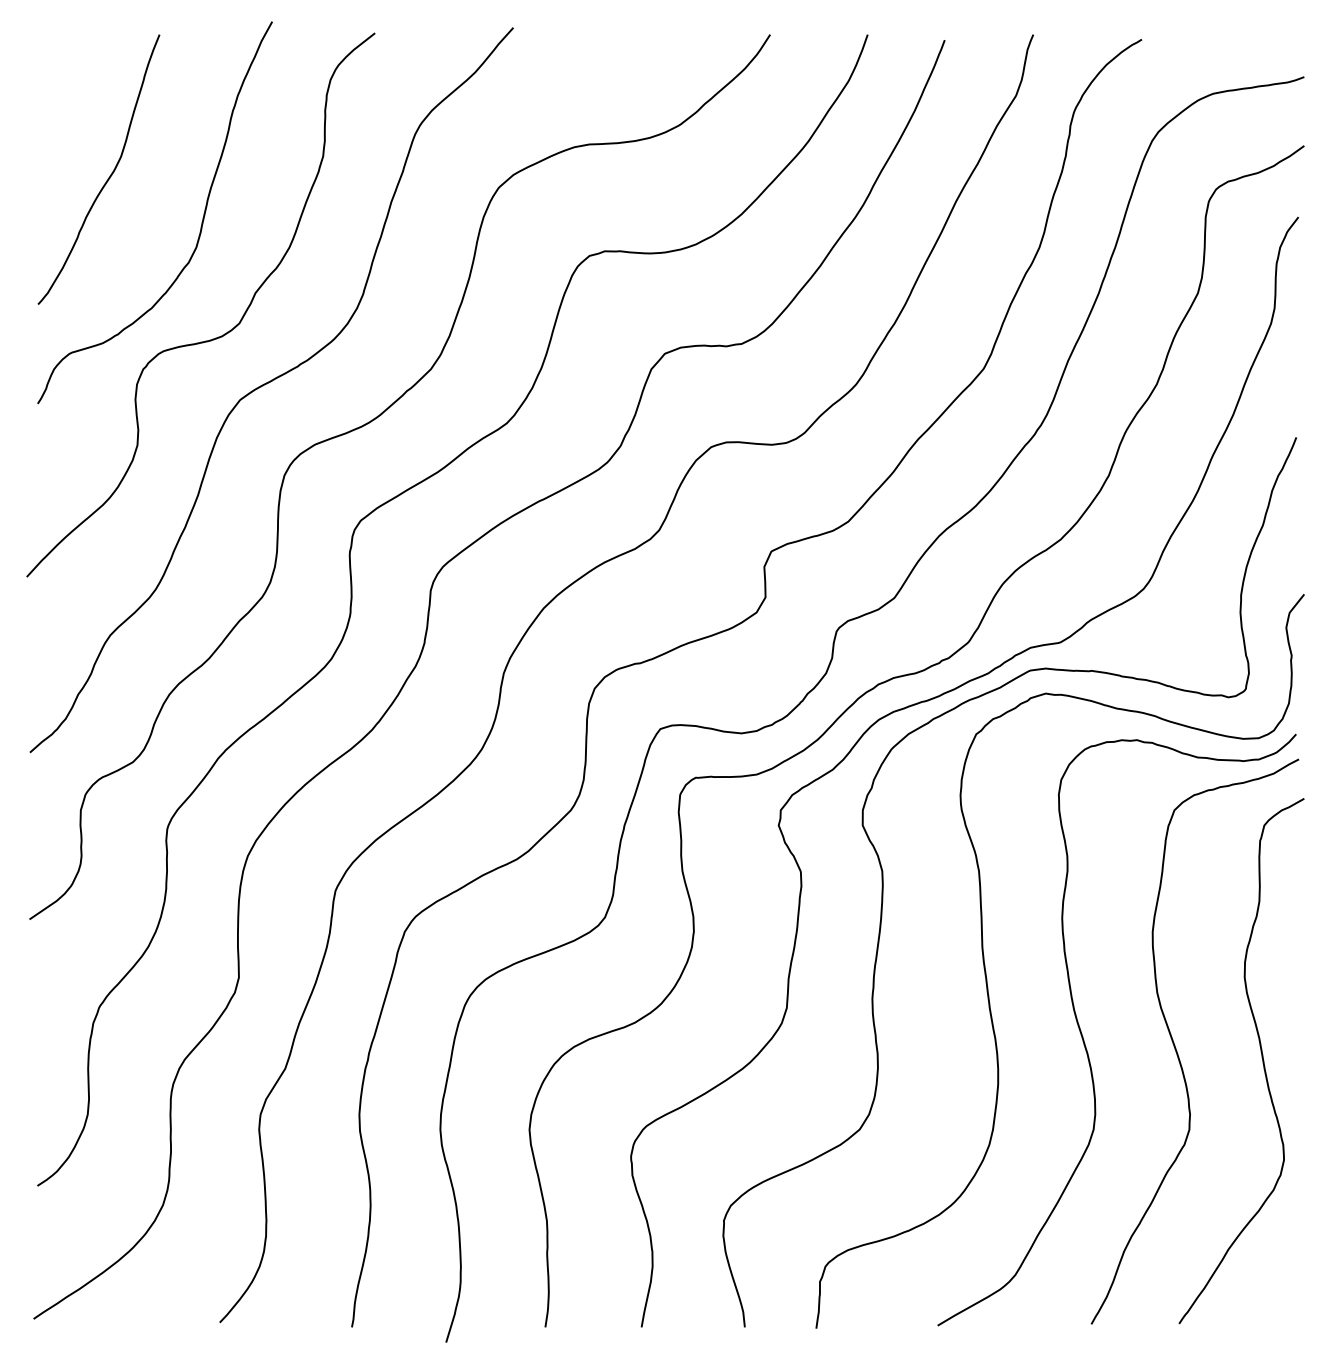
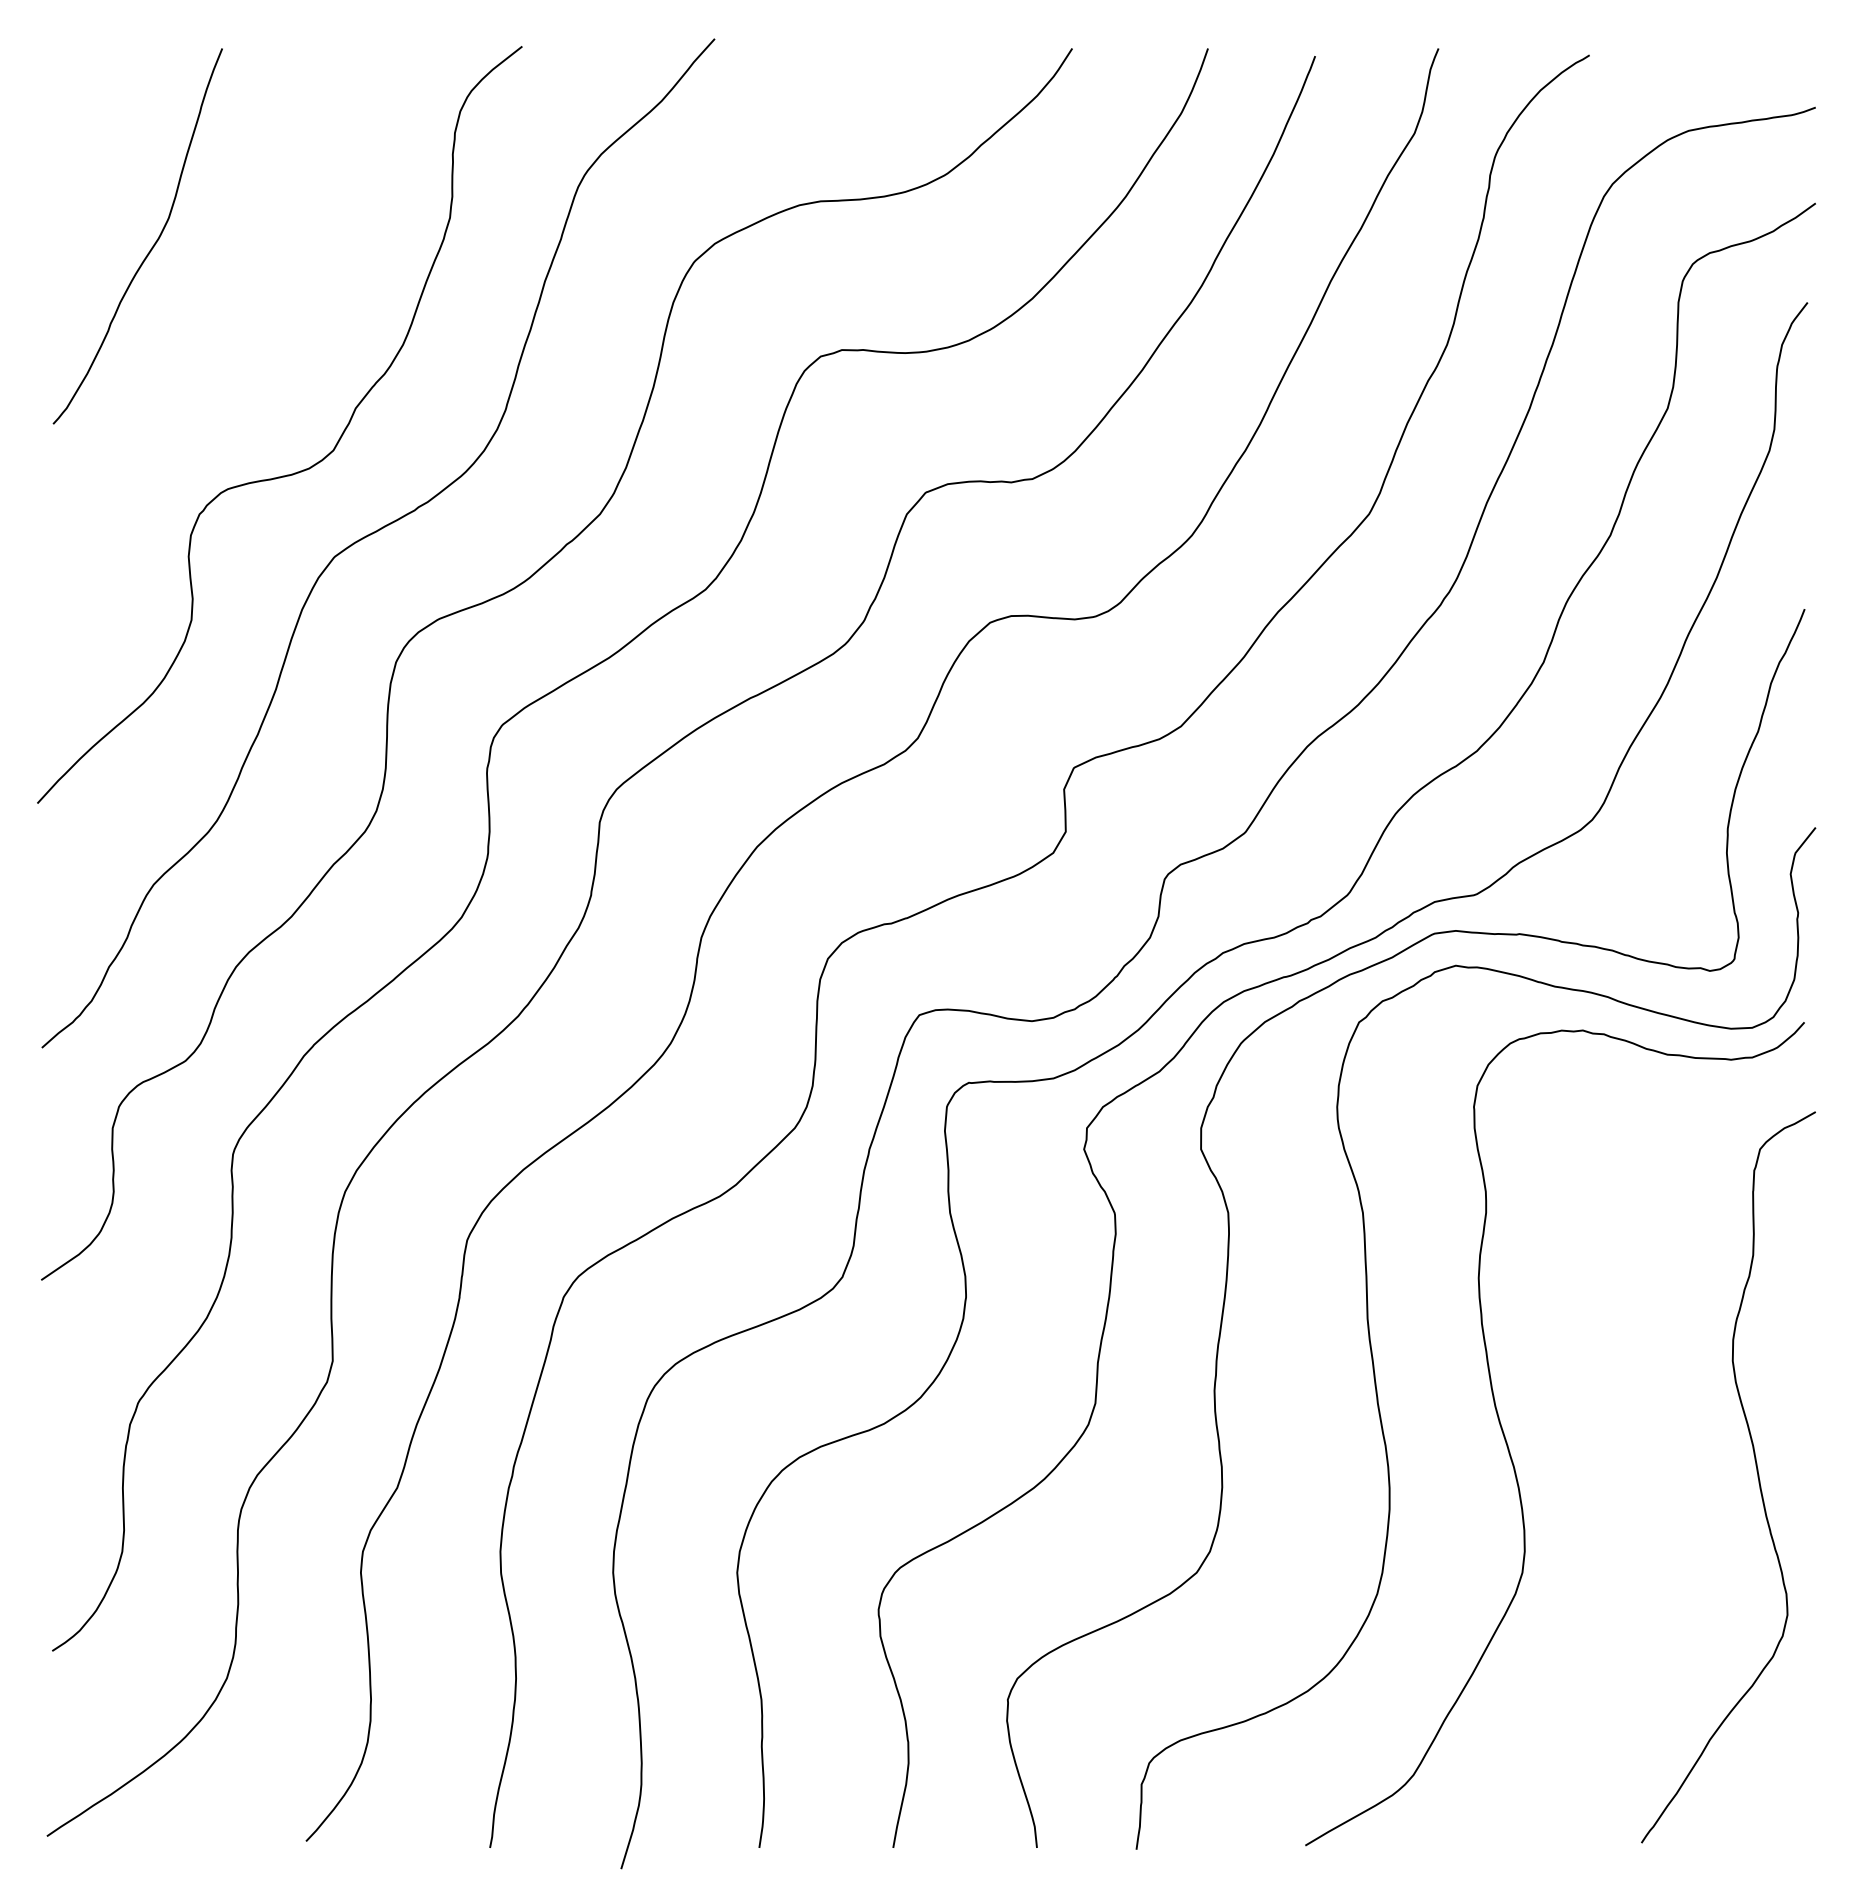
curve: (202, 220) -> (281, 307), removed
curve: (1176, 1048) -> (1637, 1459), removed

